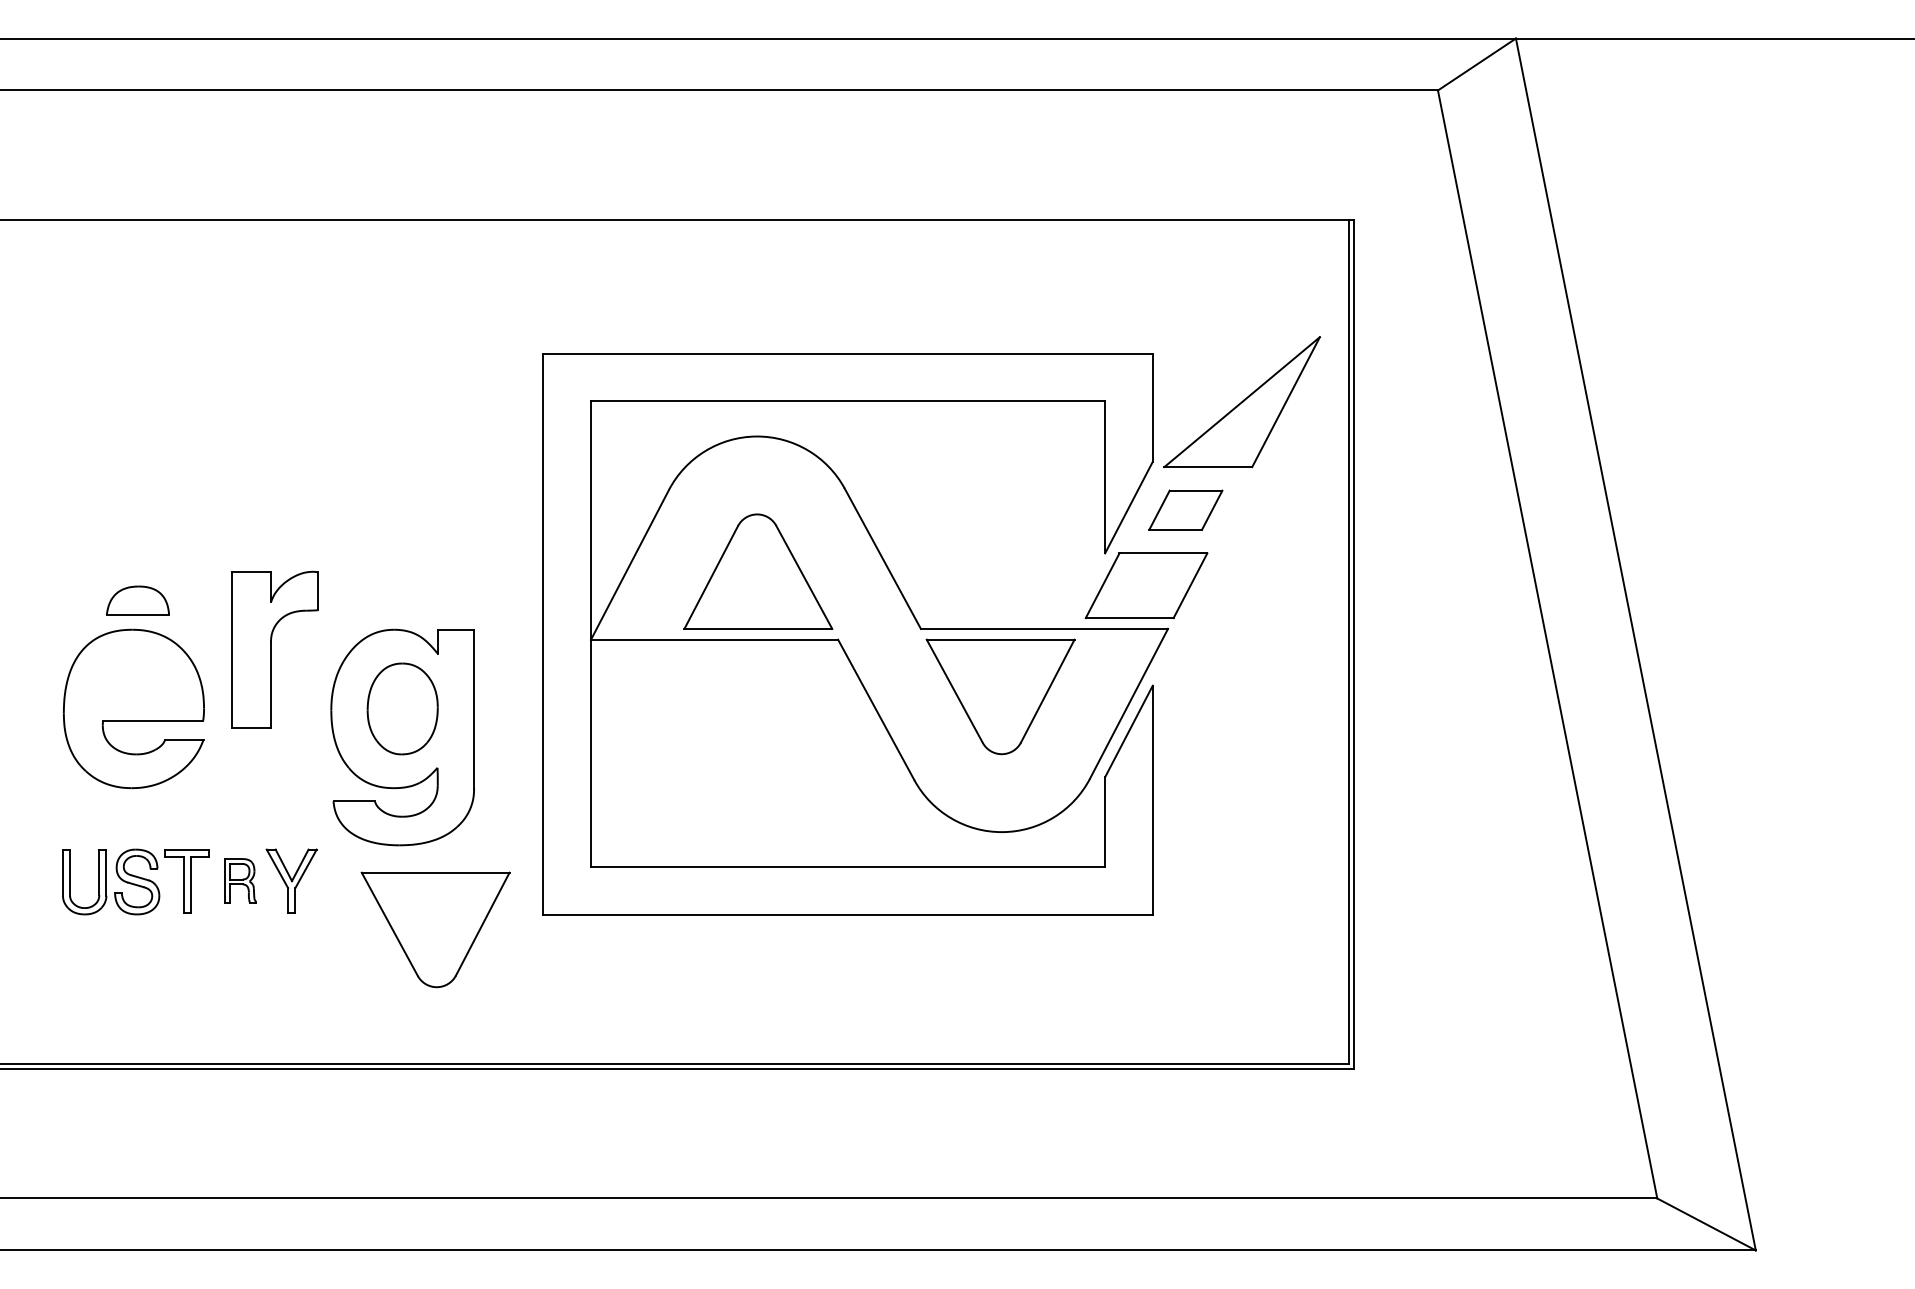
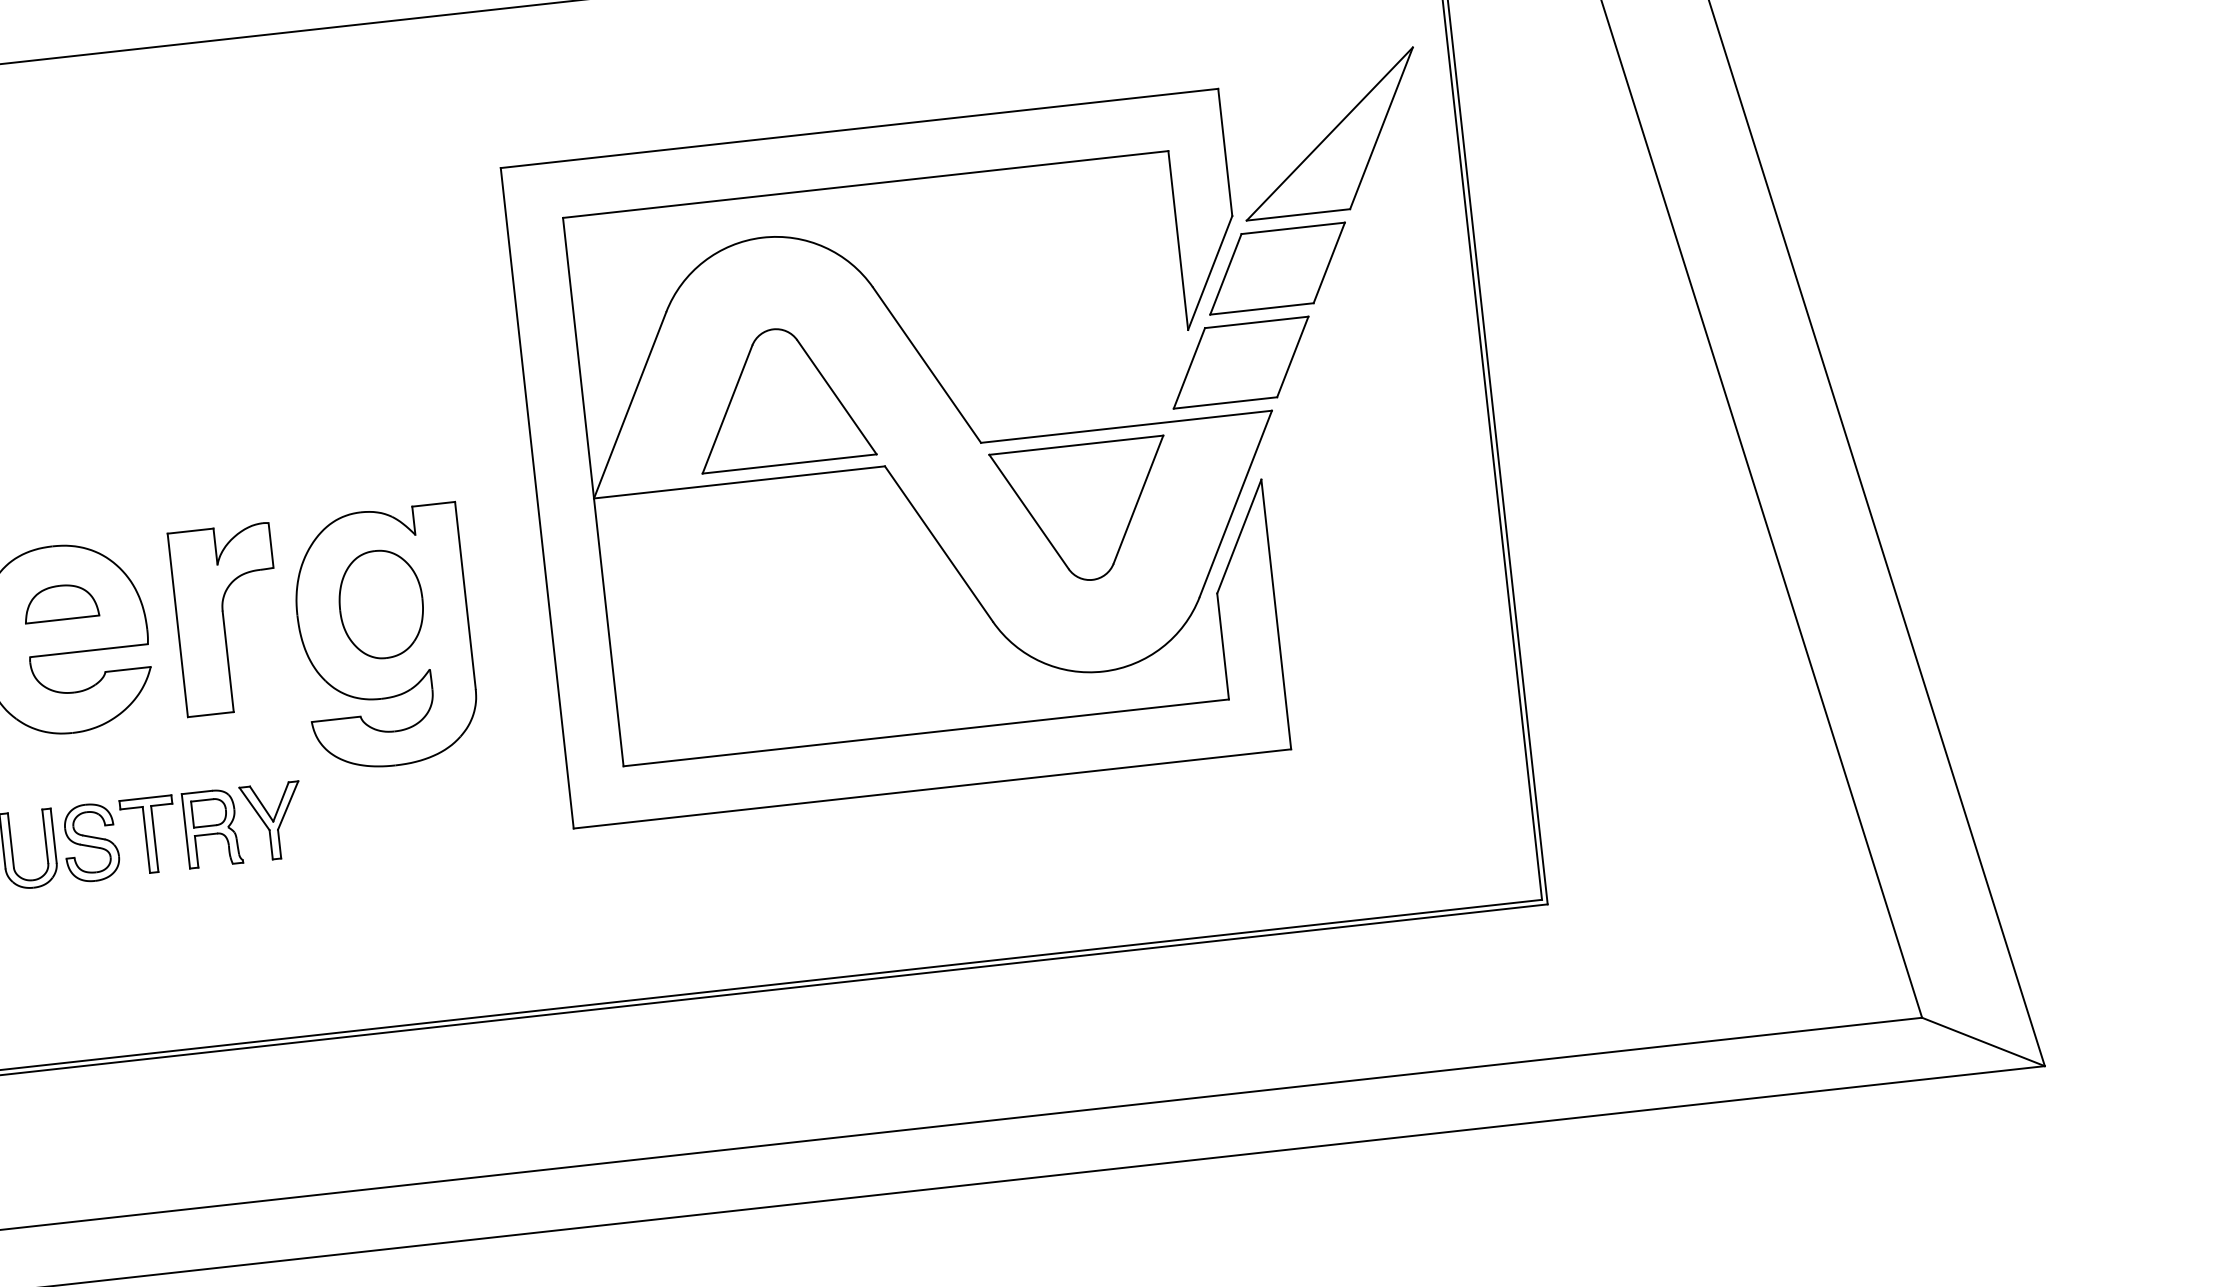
part: (1185, 509) -> (1277, 267), size x1.67
part: (137, 600) -> (60, 602), moved
part: (274, 649) -> (227, 619), moved
part: (240, 880) -> (212, 827), size x1.43
part: (435, 929) -> (448, 859), removed

